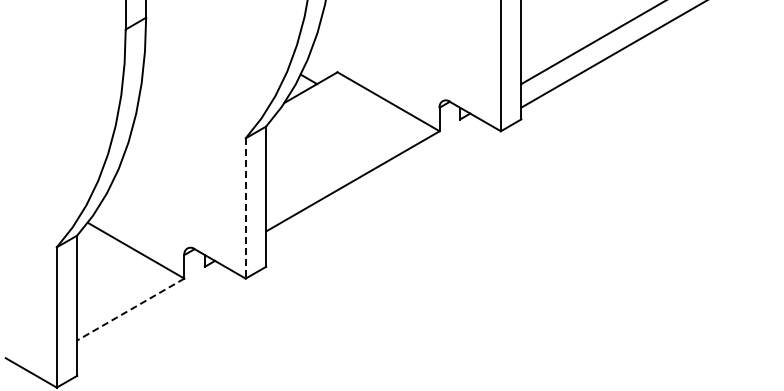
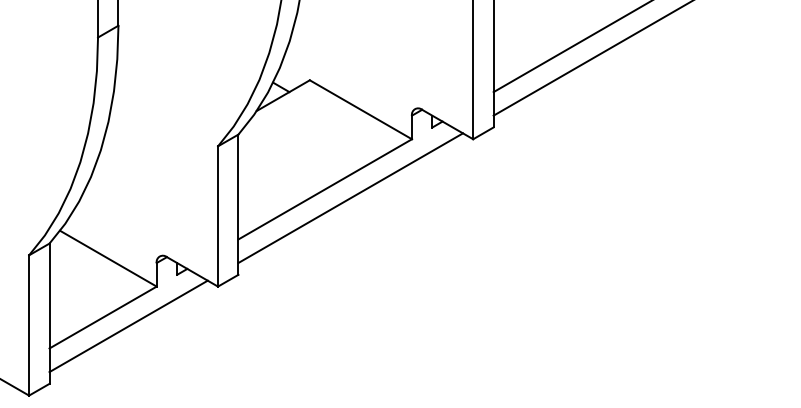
line: (378, 190) -> (350, 198), added
line: (246, 208) -> (218, 216), dashed -> solid
line: (131, 309) -> (103, 317), dashed -> solid
line: (156, 318) -> (128, 326), added

